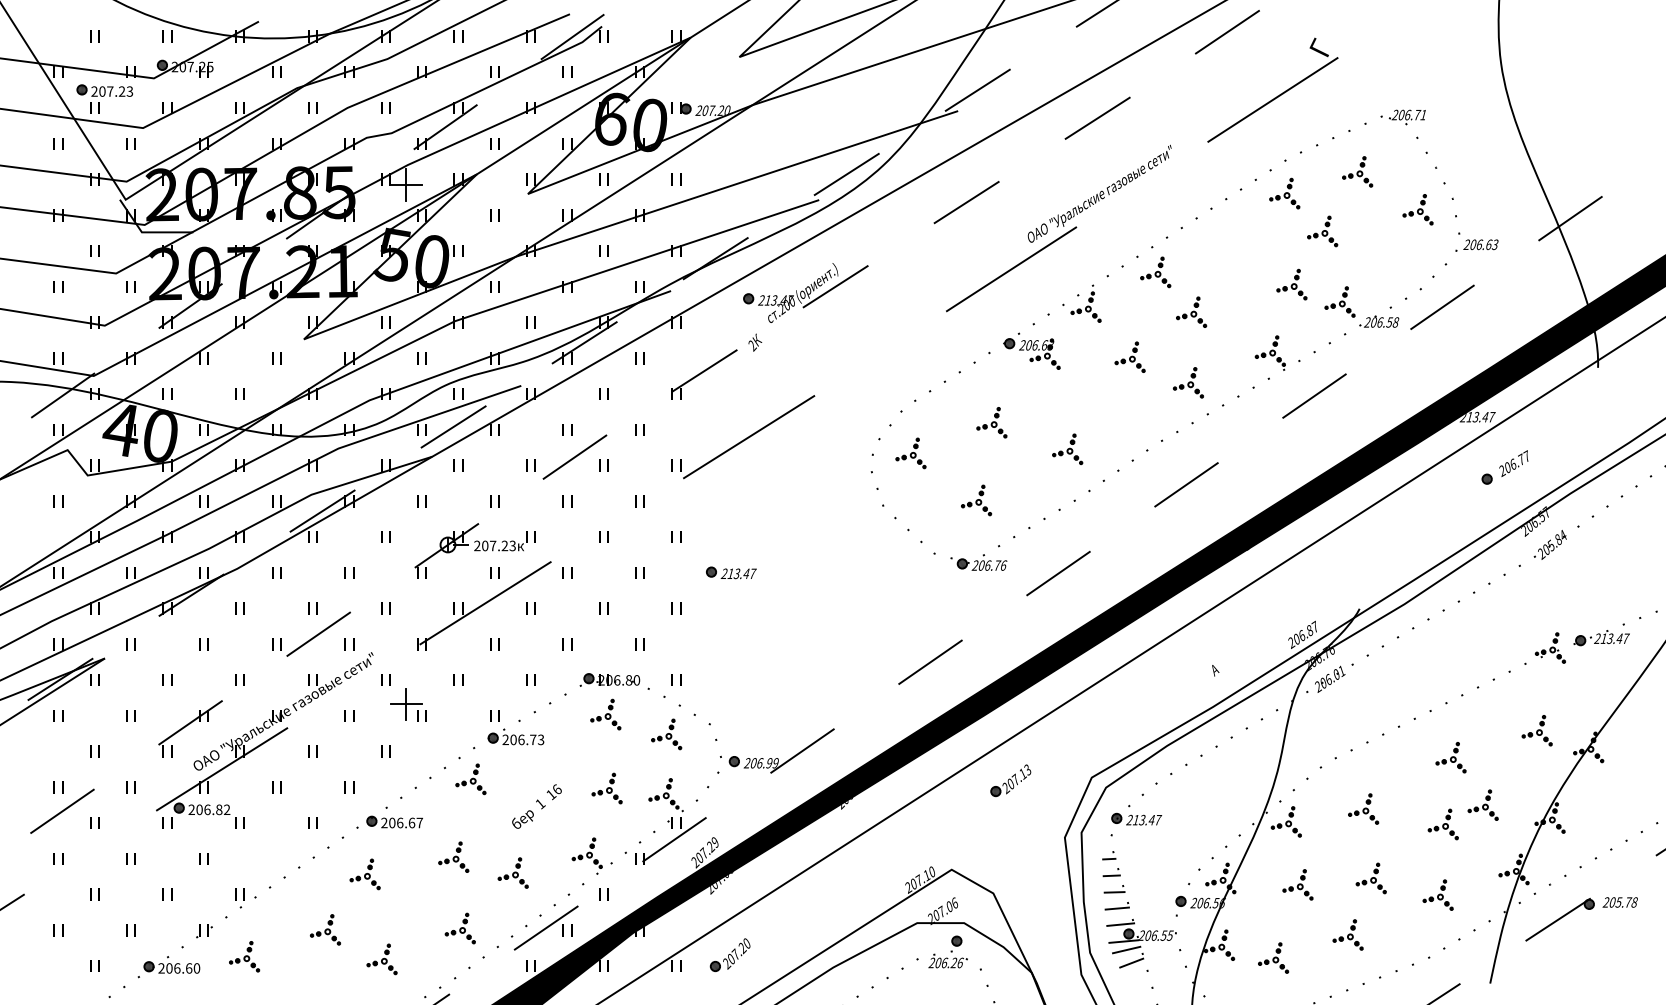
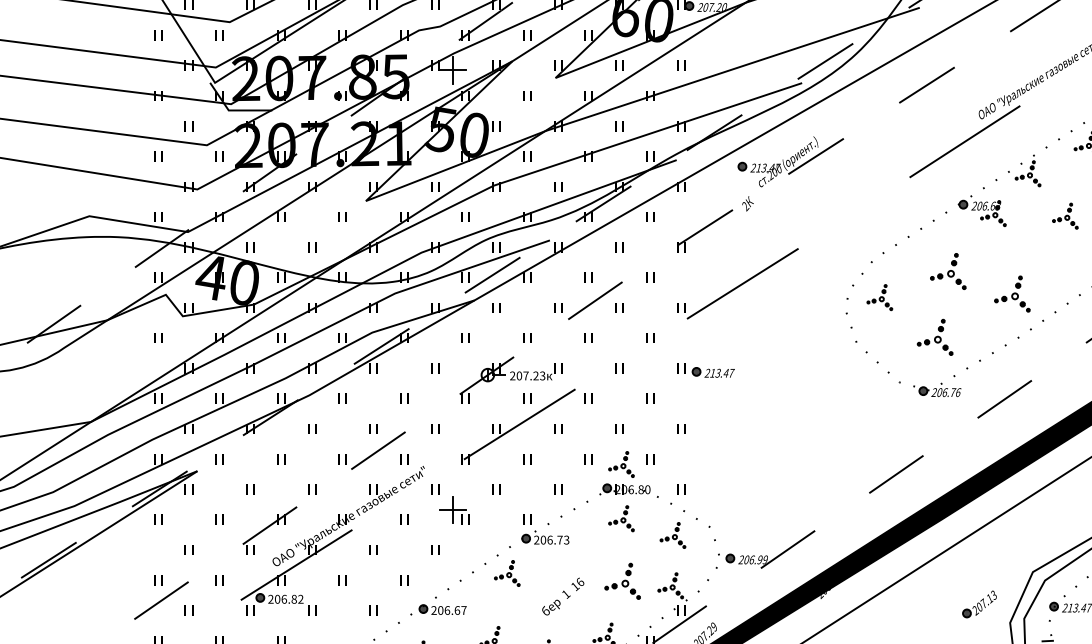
part: (991, 422) -> (948, 271), size x1.4
part: (1067, 449) -> (1012, 294), size x1.4
part: (976, 500) -> (935, 337), size x1.4
part: (731, 572) -> (713, 372), moved
part: (605, 650) -> (621, 464), added
part: (1010, 780) -> (979, 604), moved
part: (606, 788) -> (622, 581), size x1.4

